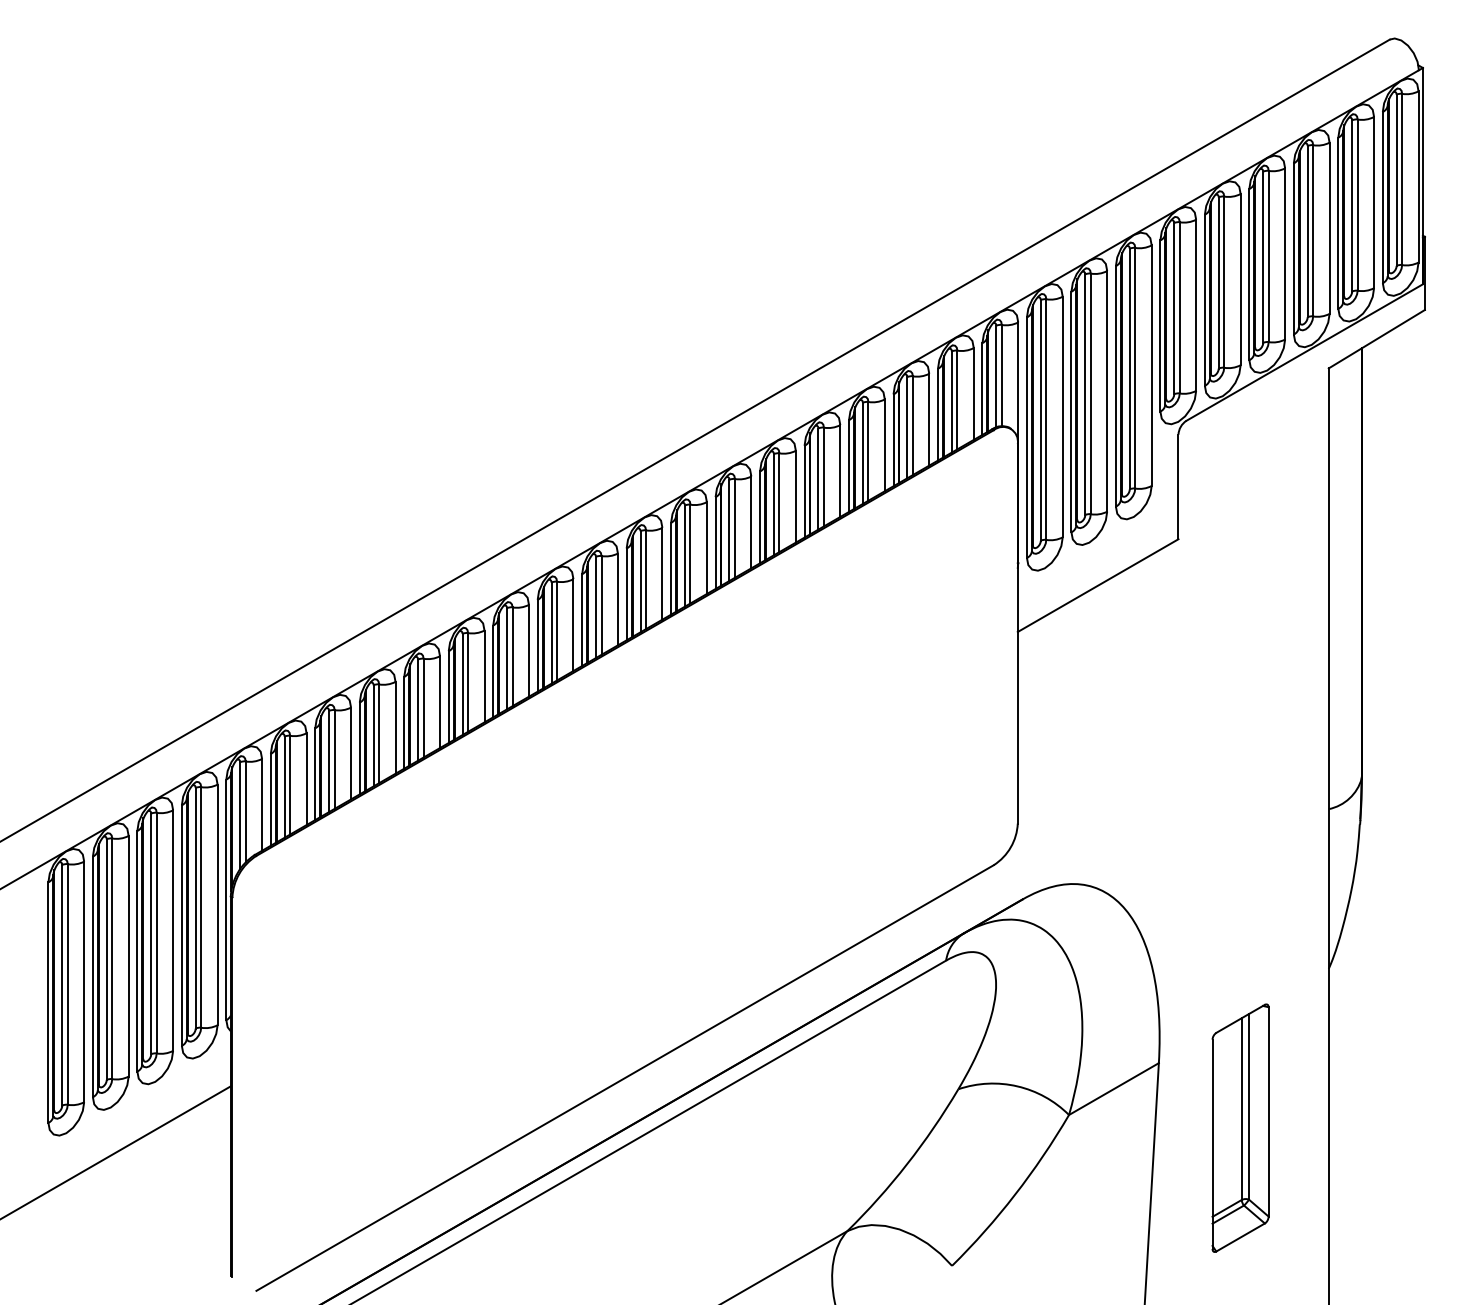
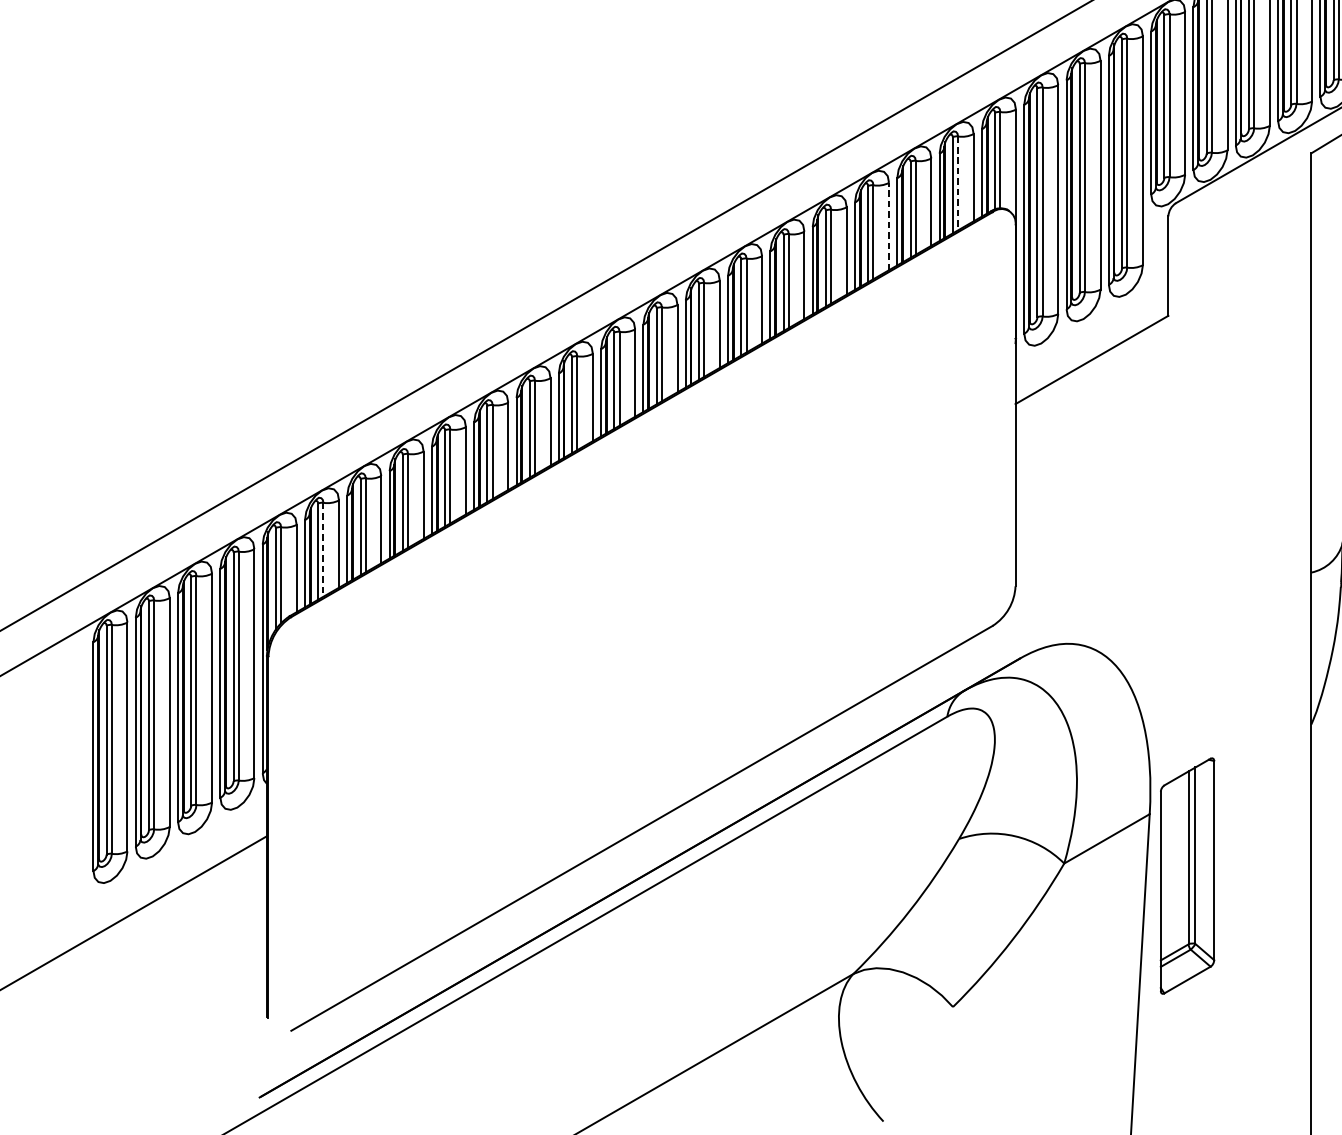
line: (957, 400) -> (958, 183), solid -> dashed
line: (884, 445) -> (888, 226), solid -> dashed
line: (290, 785) -> (323, 550), solid -> dashed
part: (1240, 1127) -> (1187, 875), moved

